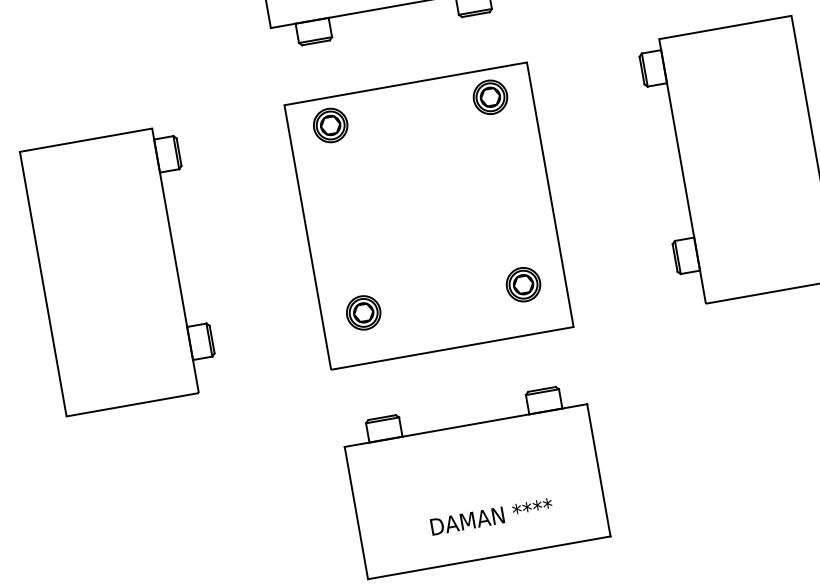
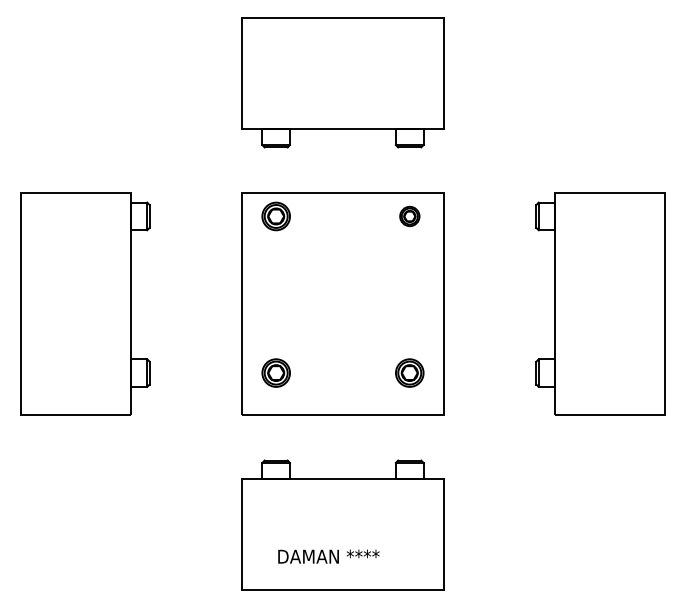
part: (490, 97) -> (409, 216), size x0.7
text: (491, 516) -> (328, 556), moved

